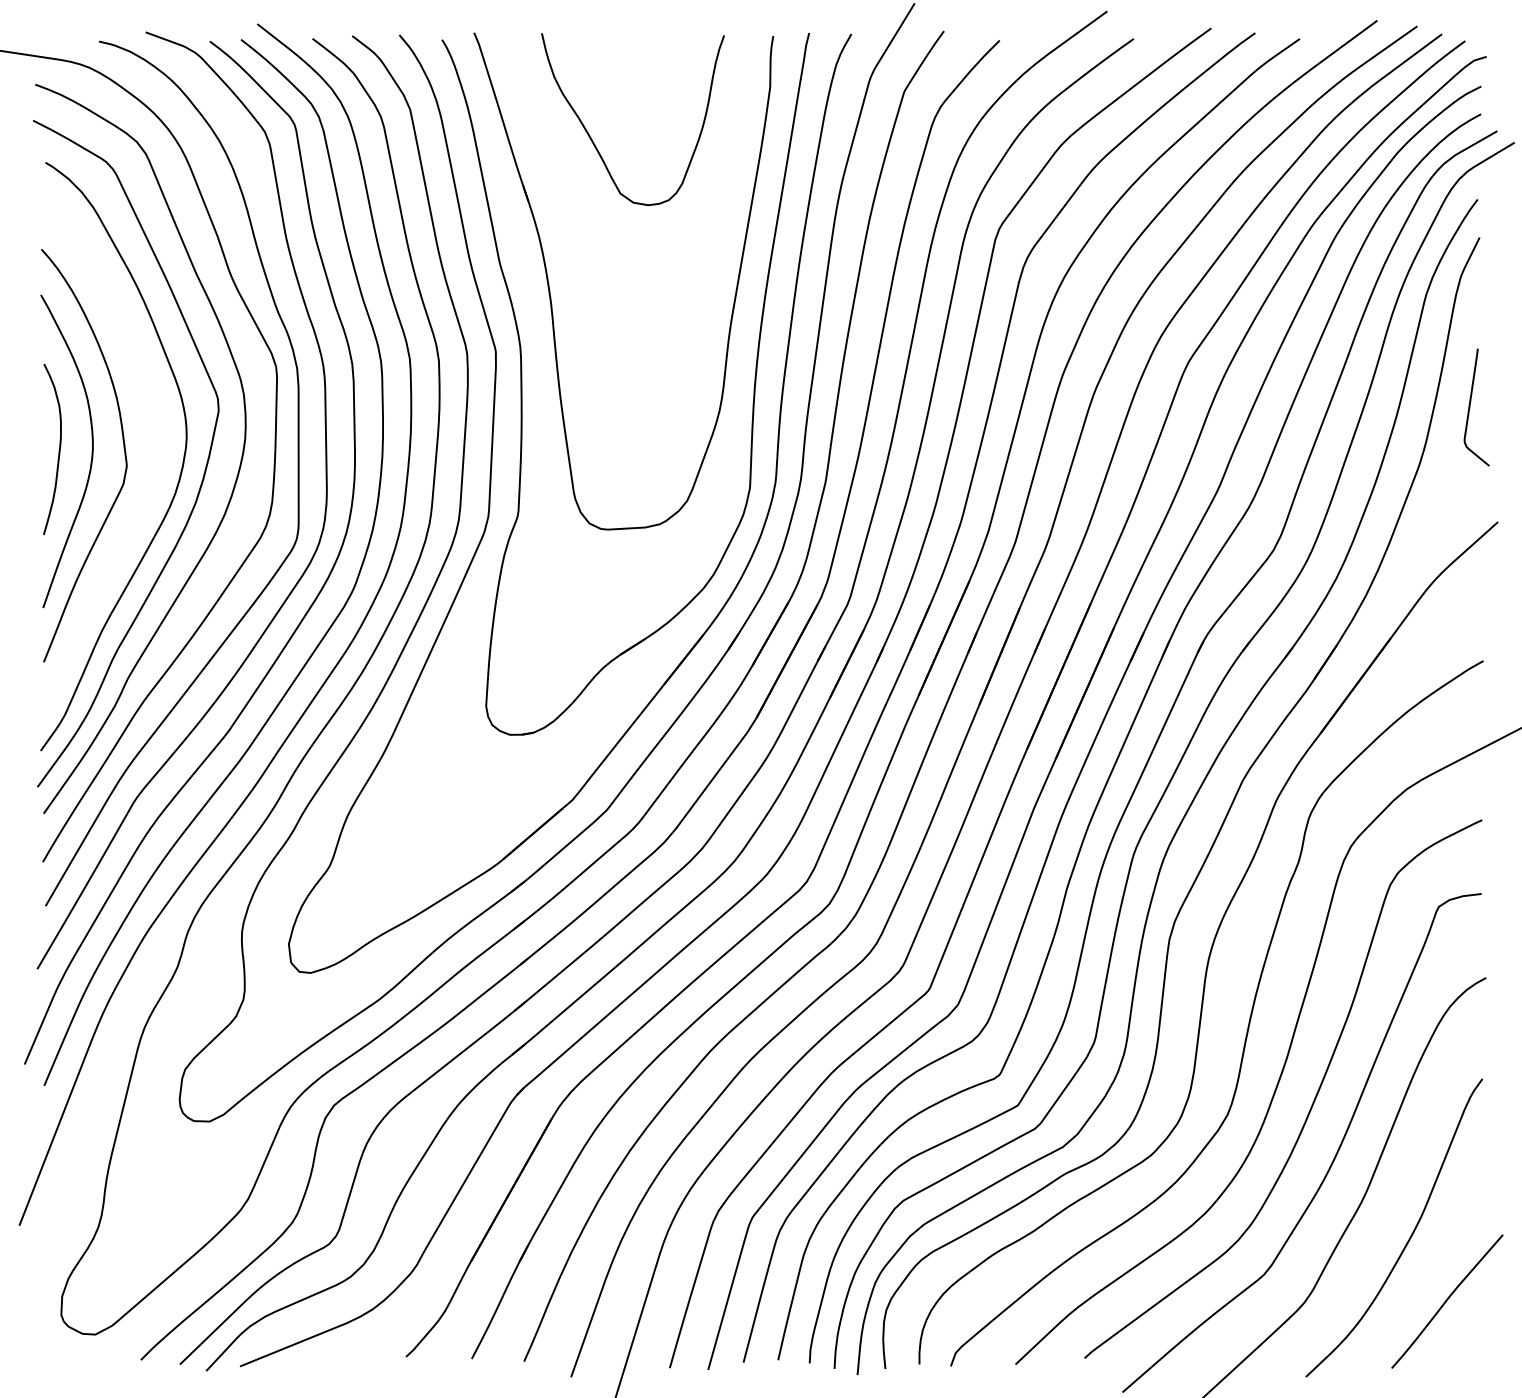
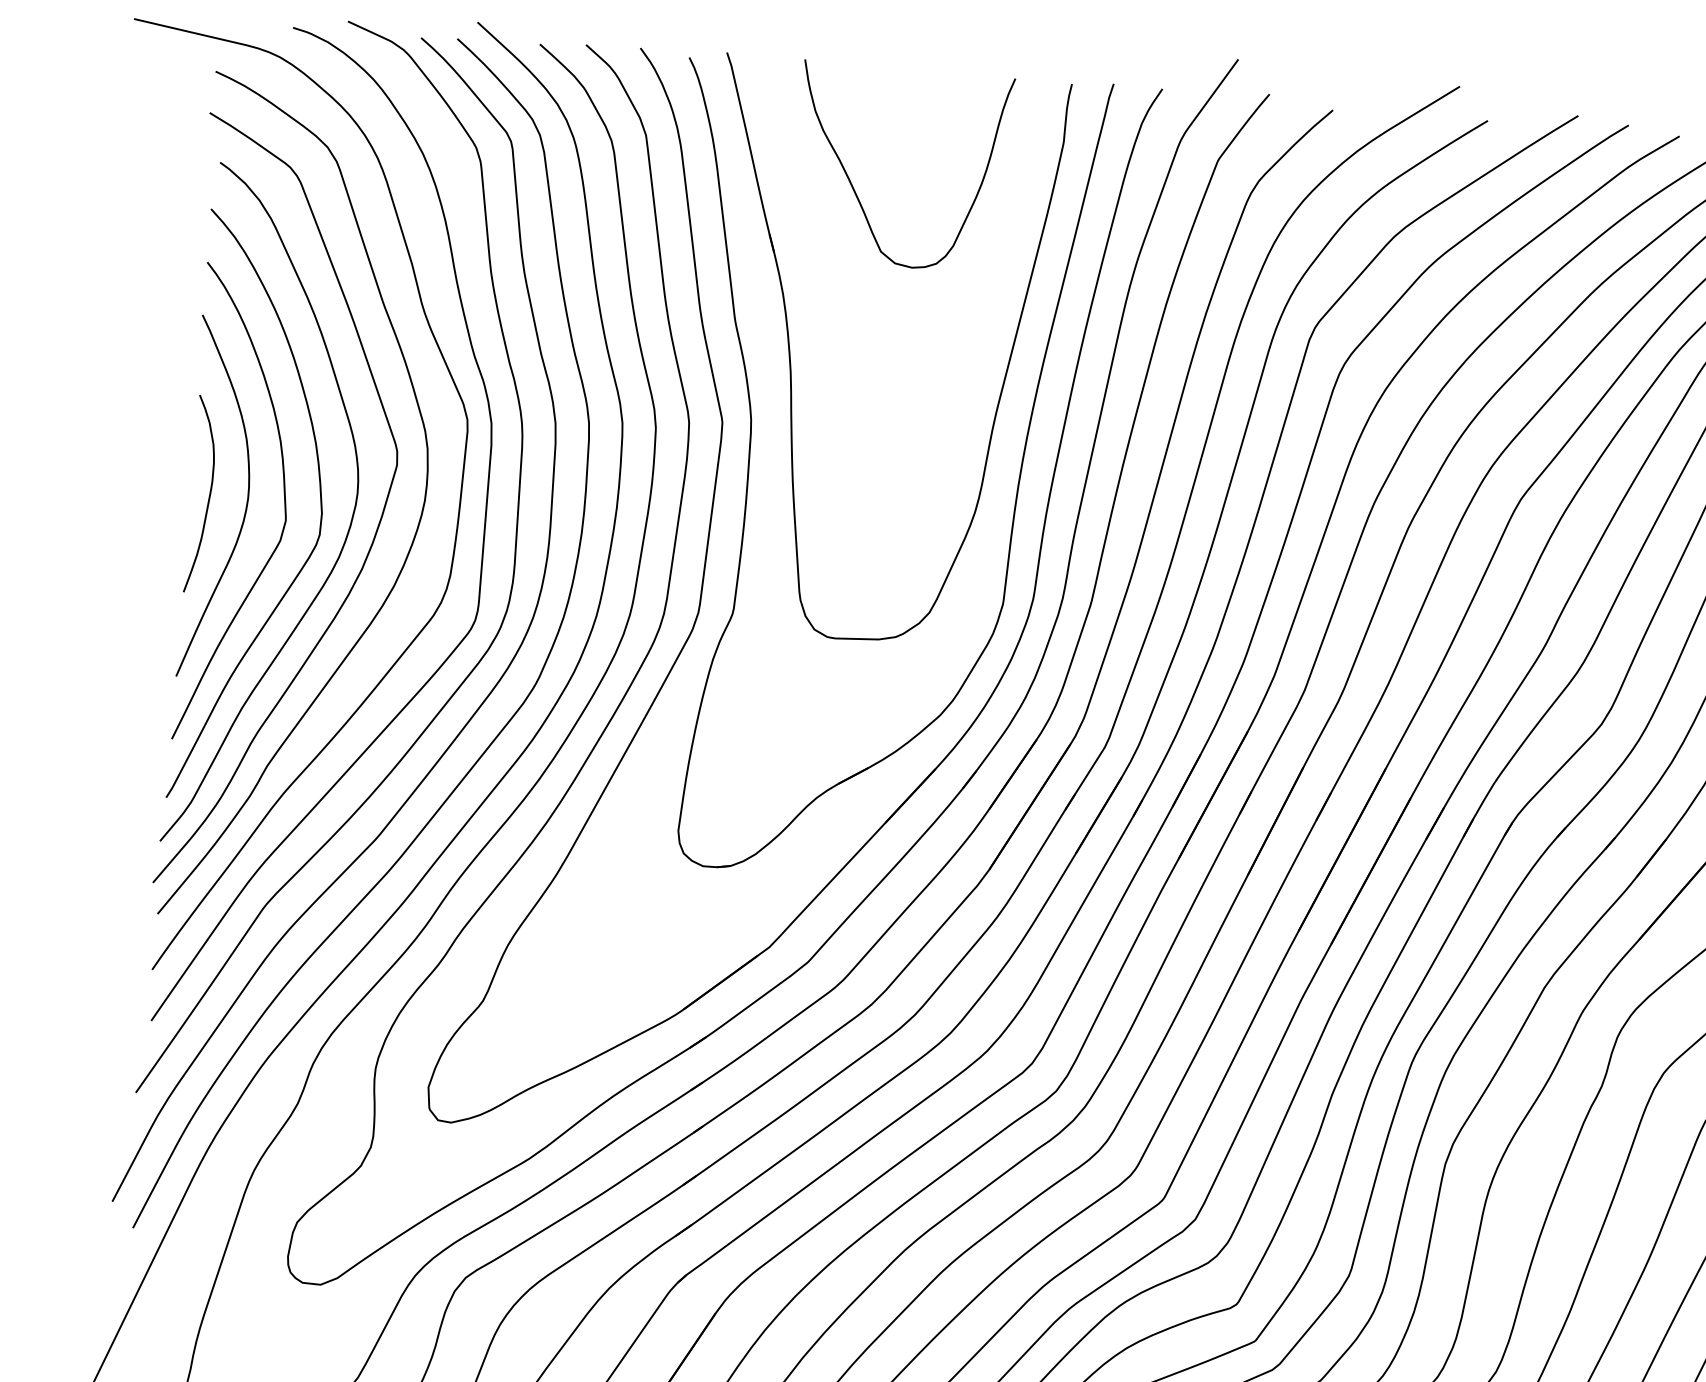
curve: (155, 452) -> (320, 507), added

